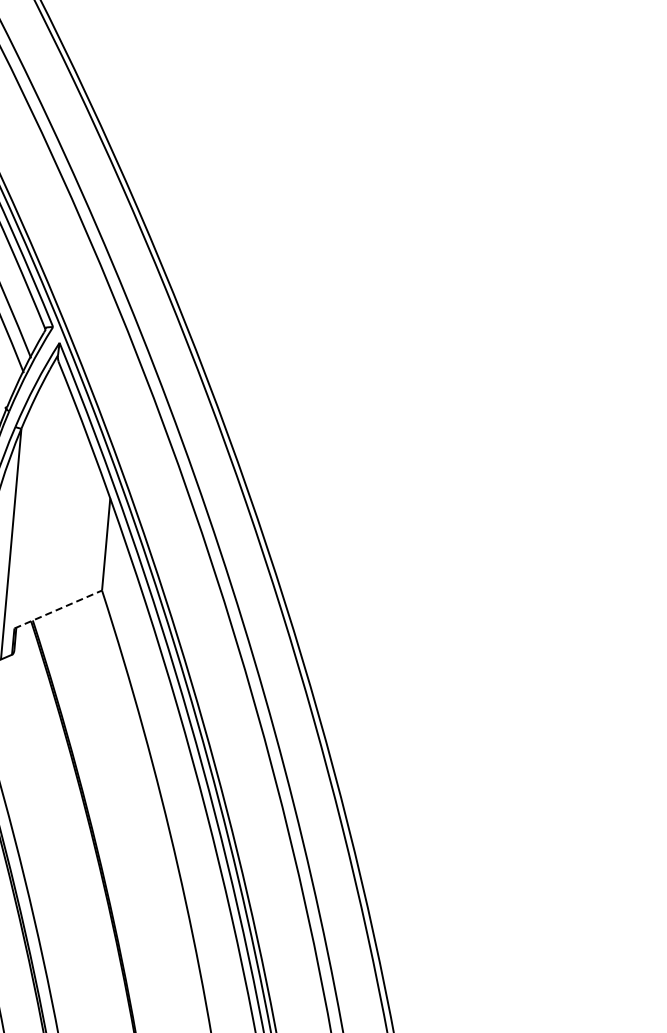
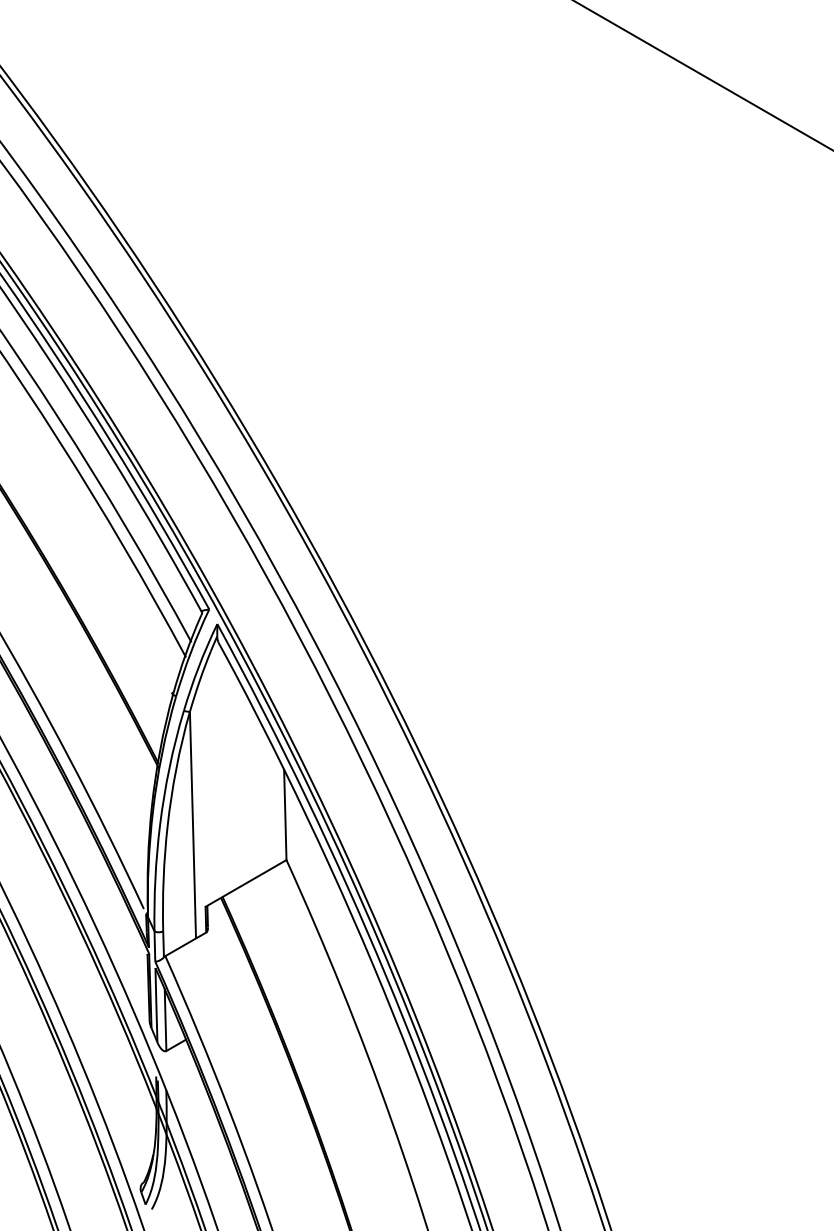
line: (58, 609) -> (246, 883), dashed -> solid

